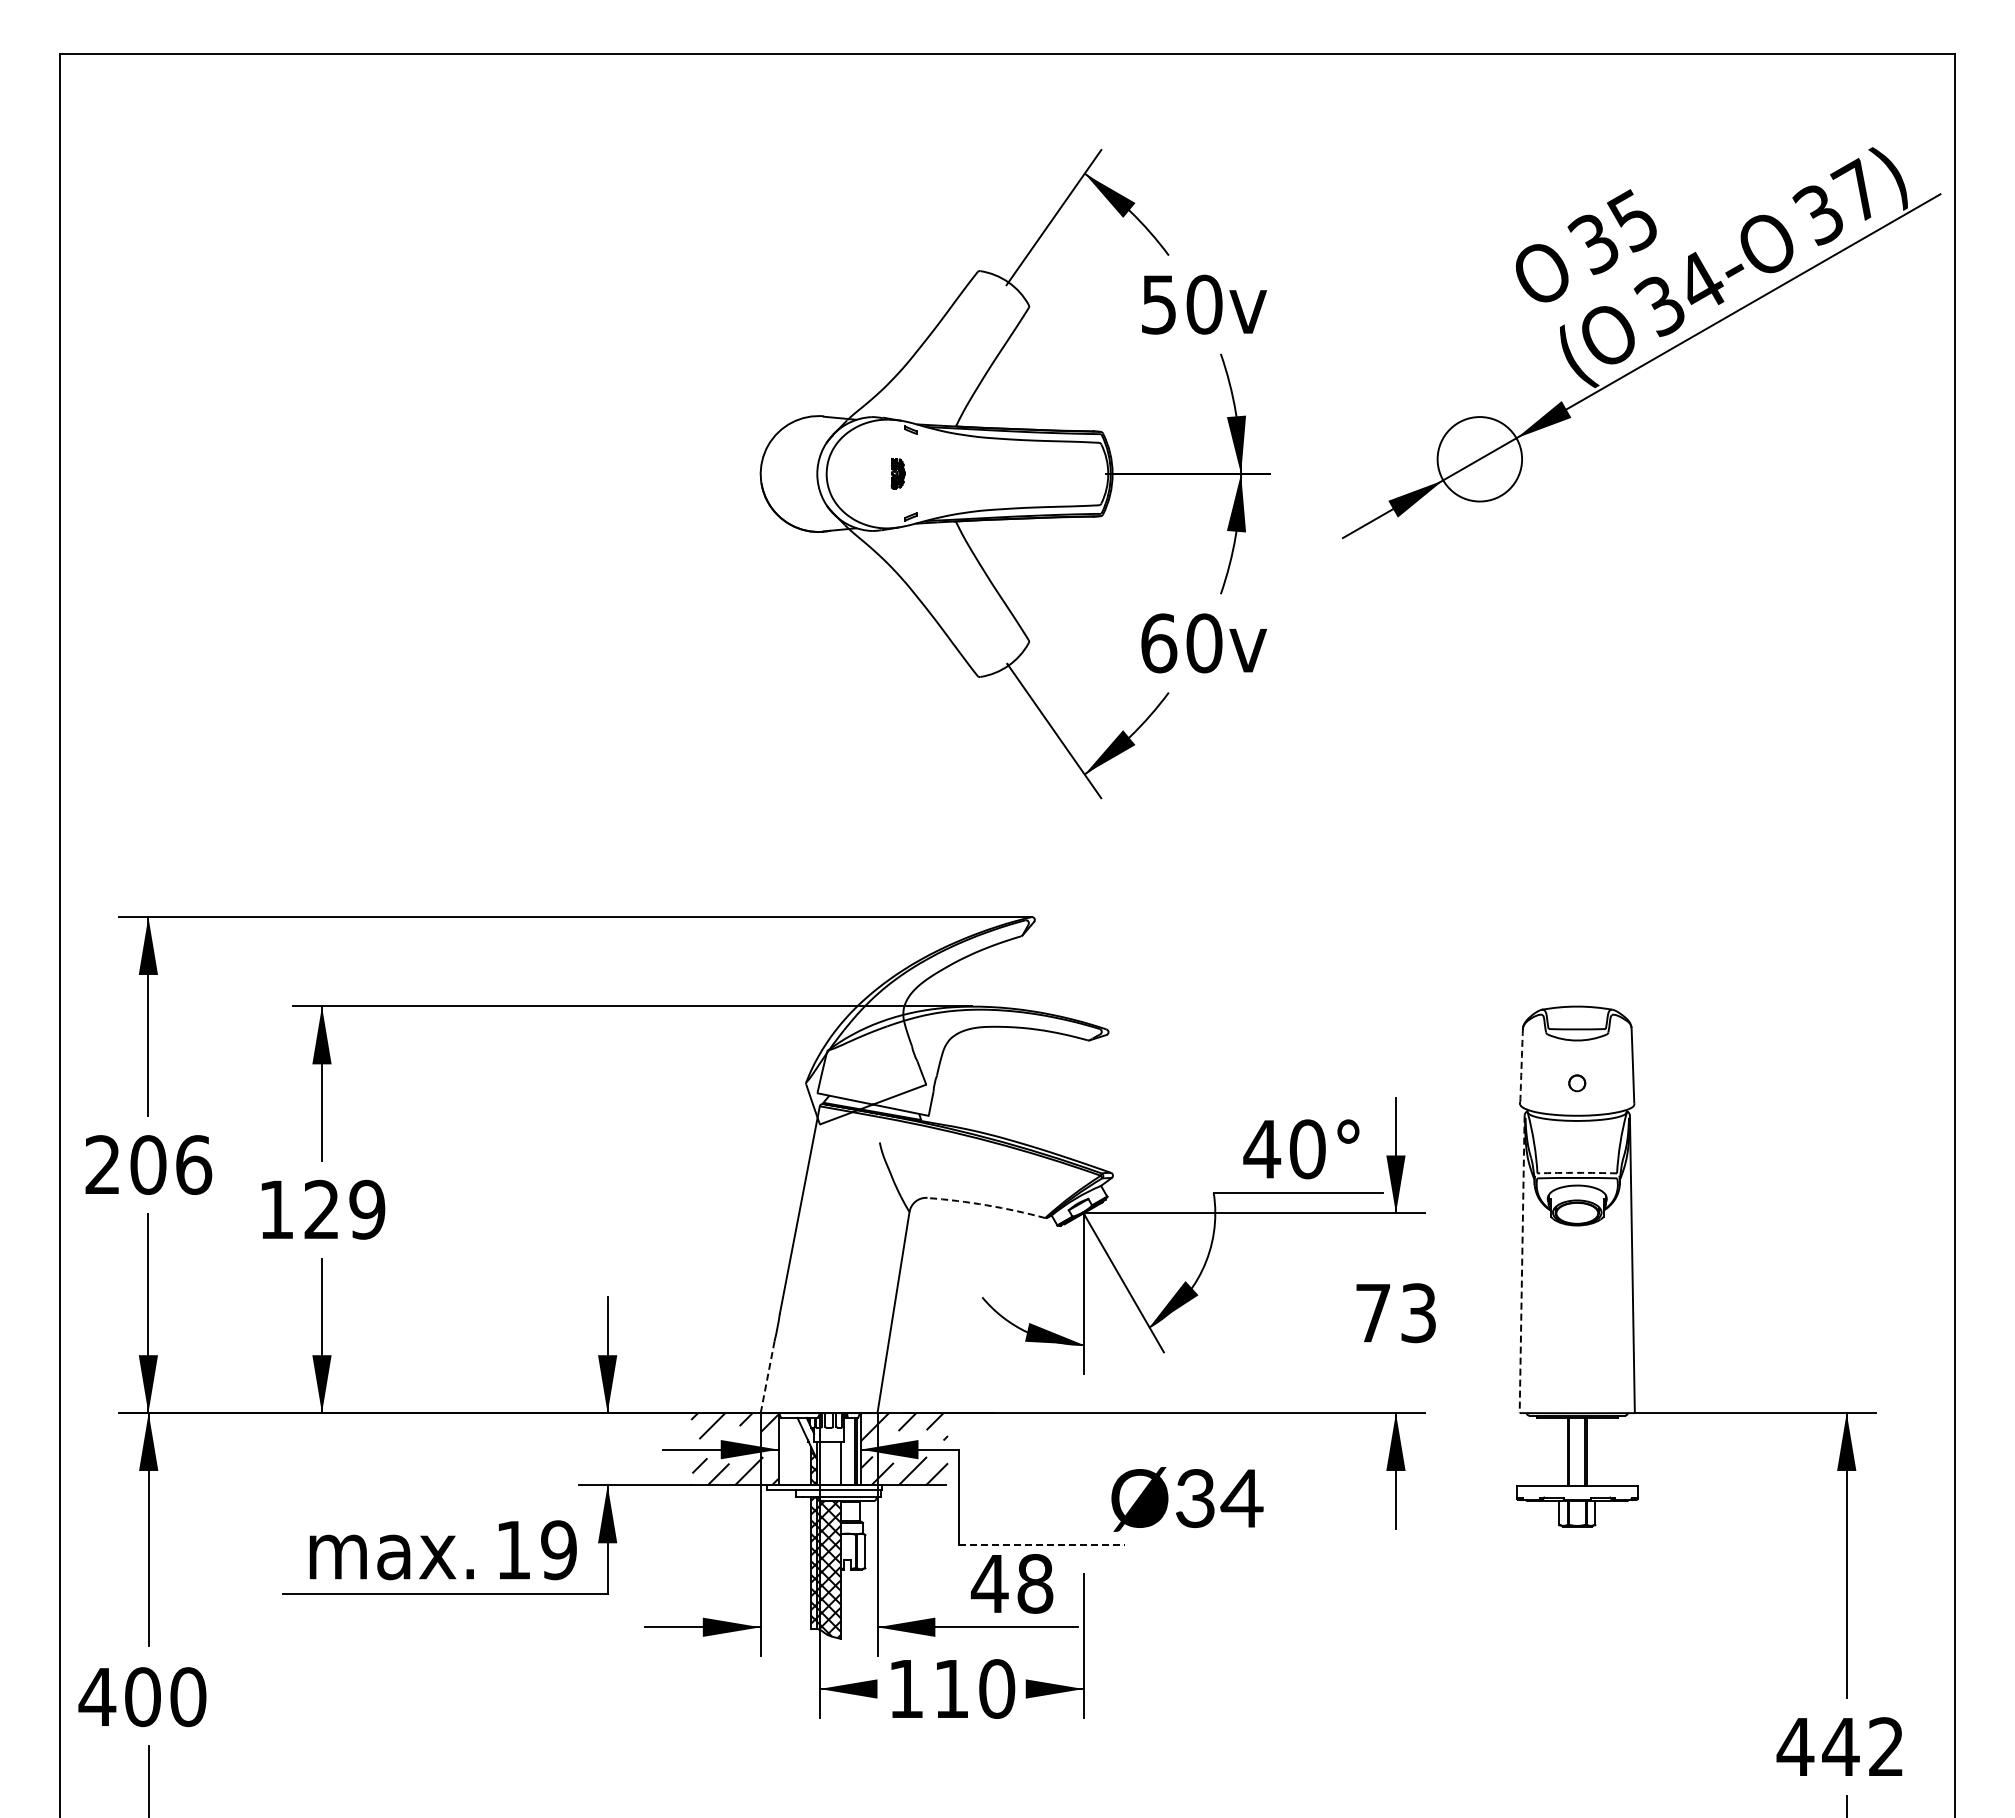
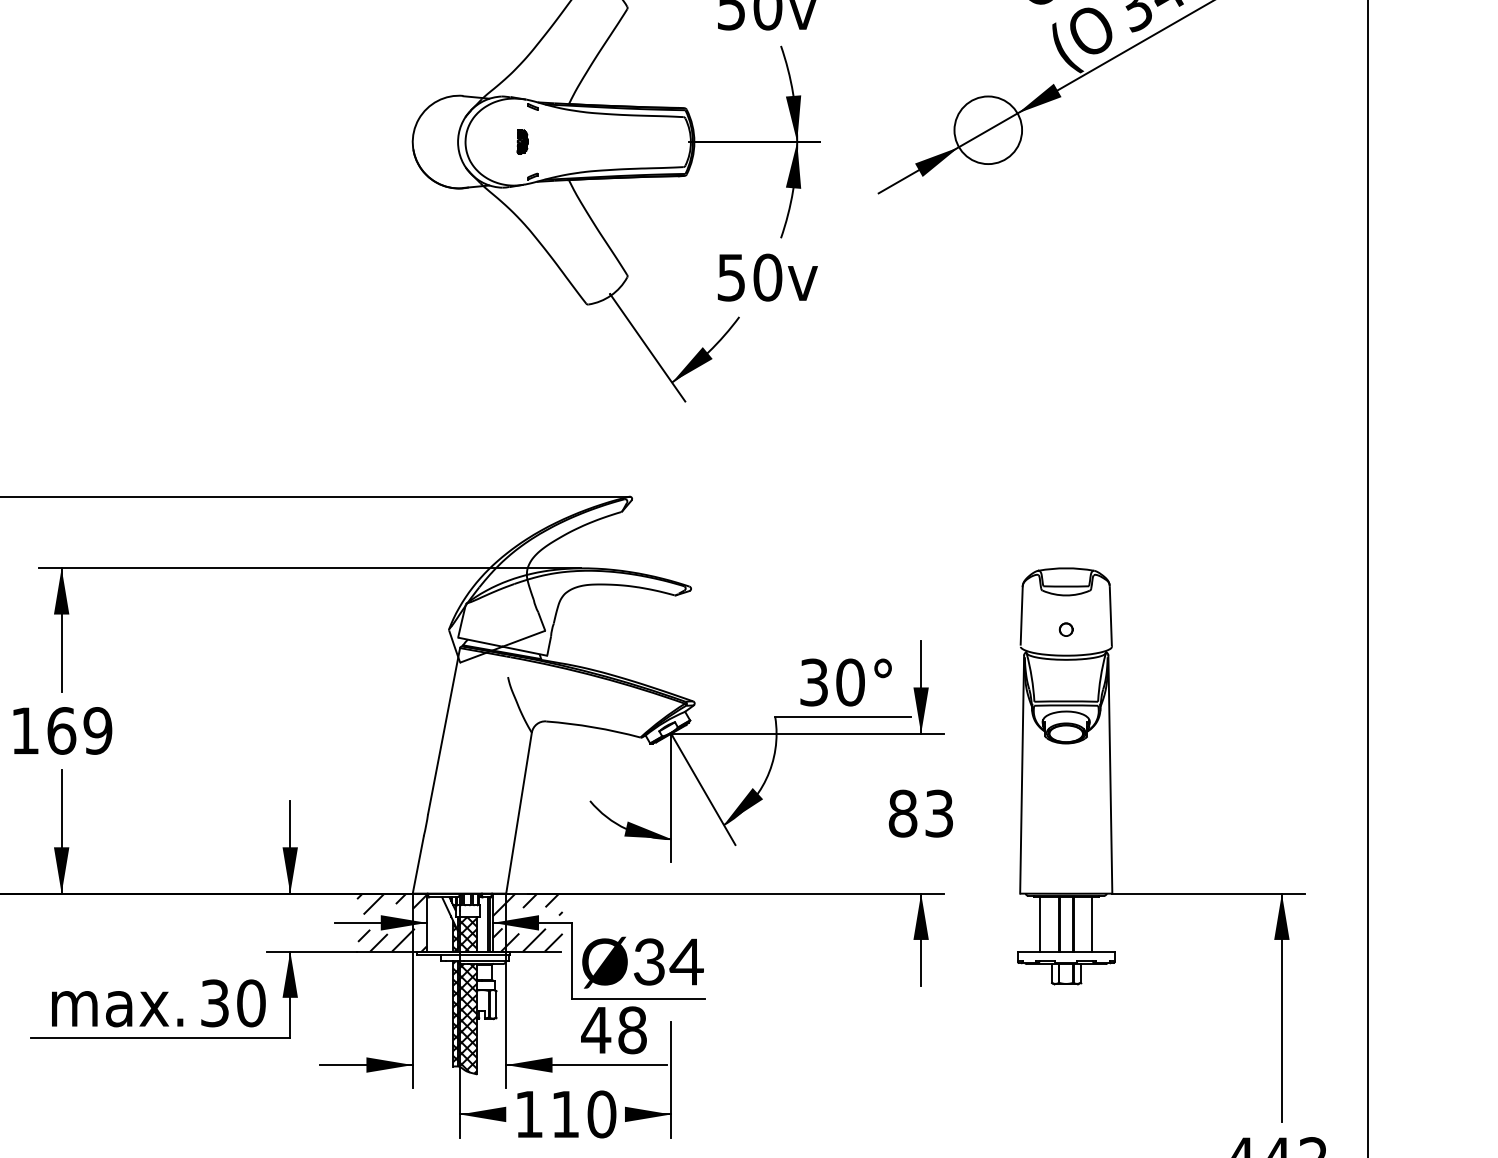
text: (1159, 643) -> (731, 277), 60 -> 50
arc: (1521, 1066) -> (1021, 616), dashed -> solid
text: (1262, 1149) -> (814, 682), 40° -> 30°
arc: (1577, 1172) -> (1066, 701), dashed -> solid
arc: (986, 1205) -> (593, 727), dashed -> solid
text: (322, 1209) -> (62, 730), 129 -> 169
line: (1522, 1264) -> (1022, 774), dashed -> solid
text: (1373, 1313) -> (903, 813), 73 -> 83
line: (767, 1377) -> (418, 865), dashed -> solid
line: (1544, 1451) -> (1040, 924), added
line: (1609, 1451) -> (1092, 924), added
hatch: (829, 1463) -> (467, 933), added
text: (1187, 1499) -> (643, 962), moved
line: (1042, 1545) -> (638, 999), dashed -> solid
text: (536, 1550) -> (233, 1003), 19 -> 30

